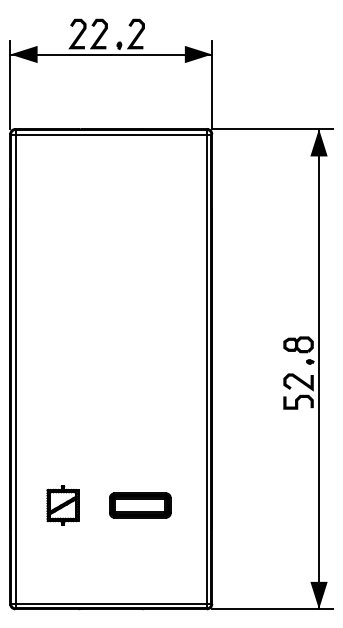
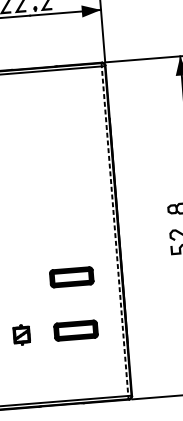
line: (206, 369) -> (114, 231), solid -> dashed
part: (140, 429) -> (71, 277), added
part: (62, 505) -> (21, 335), size x0.7

